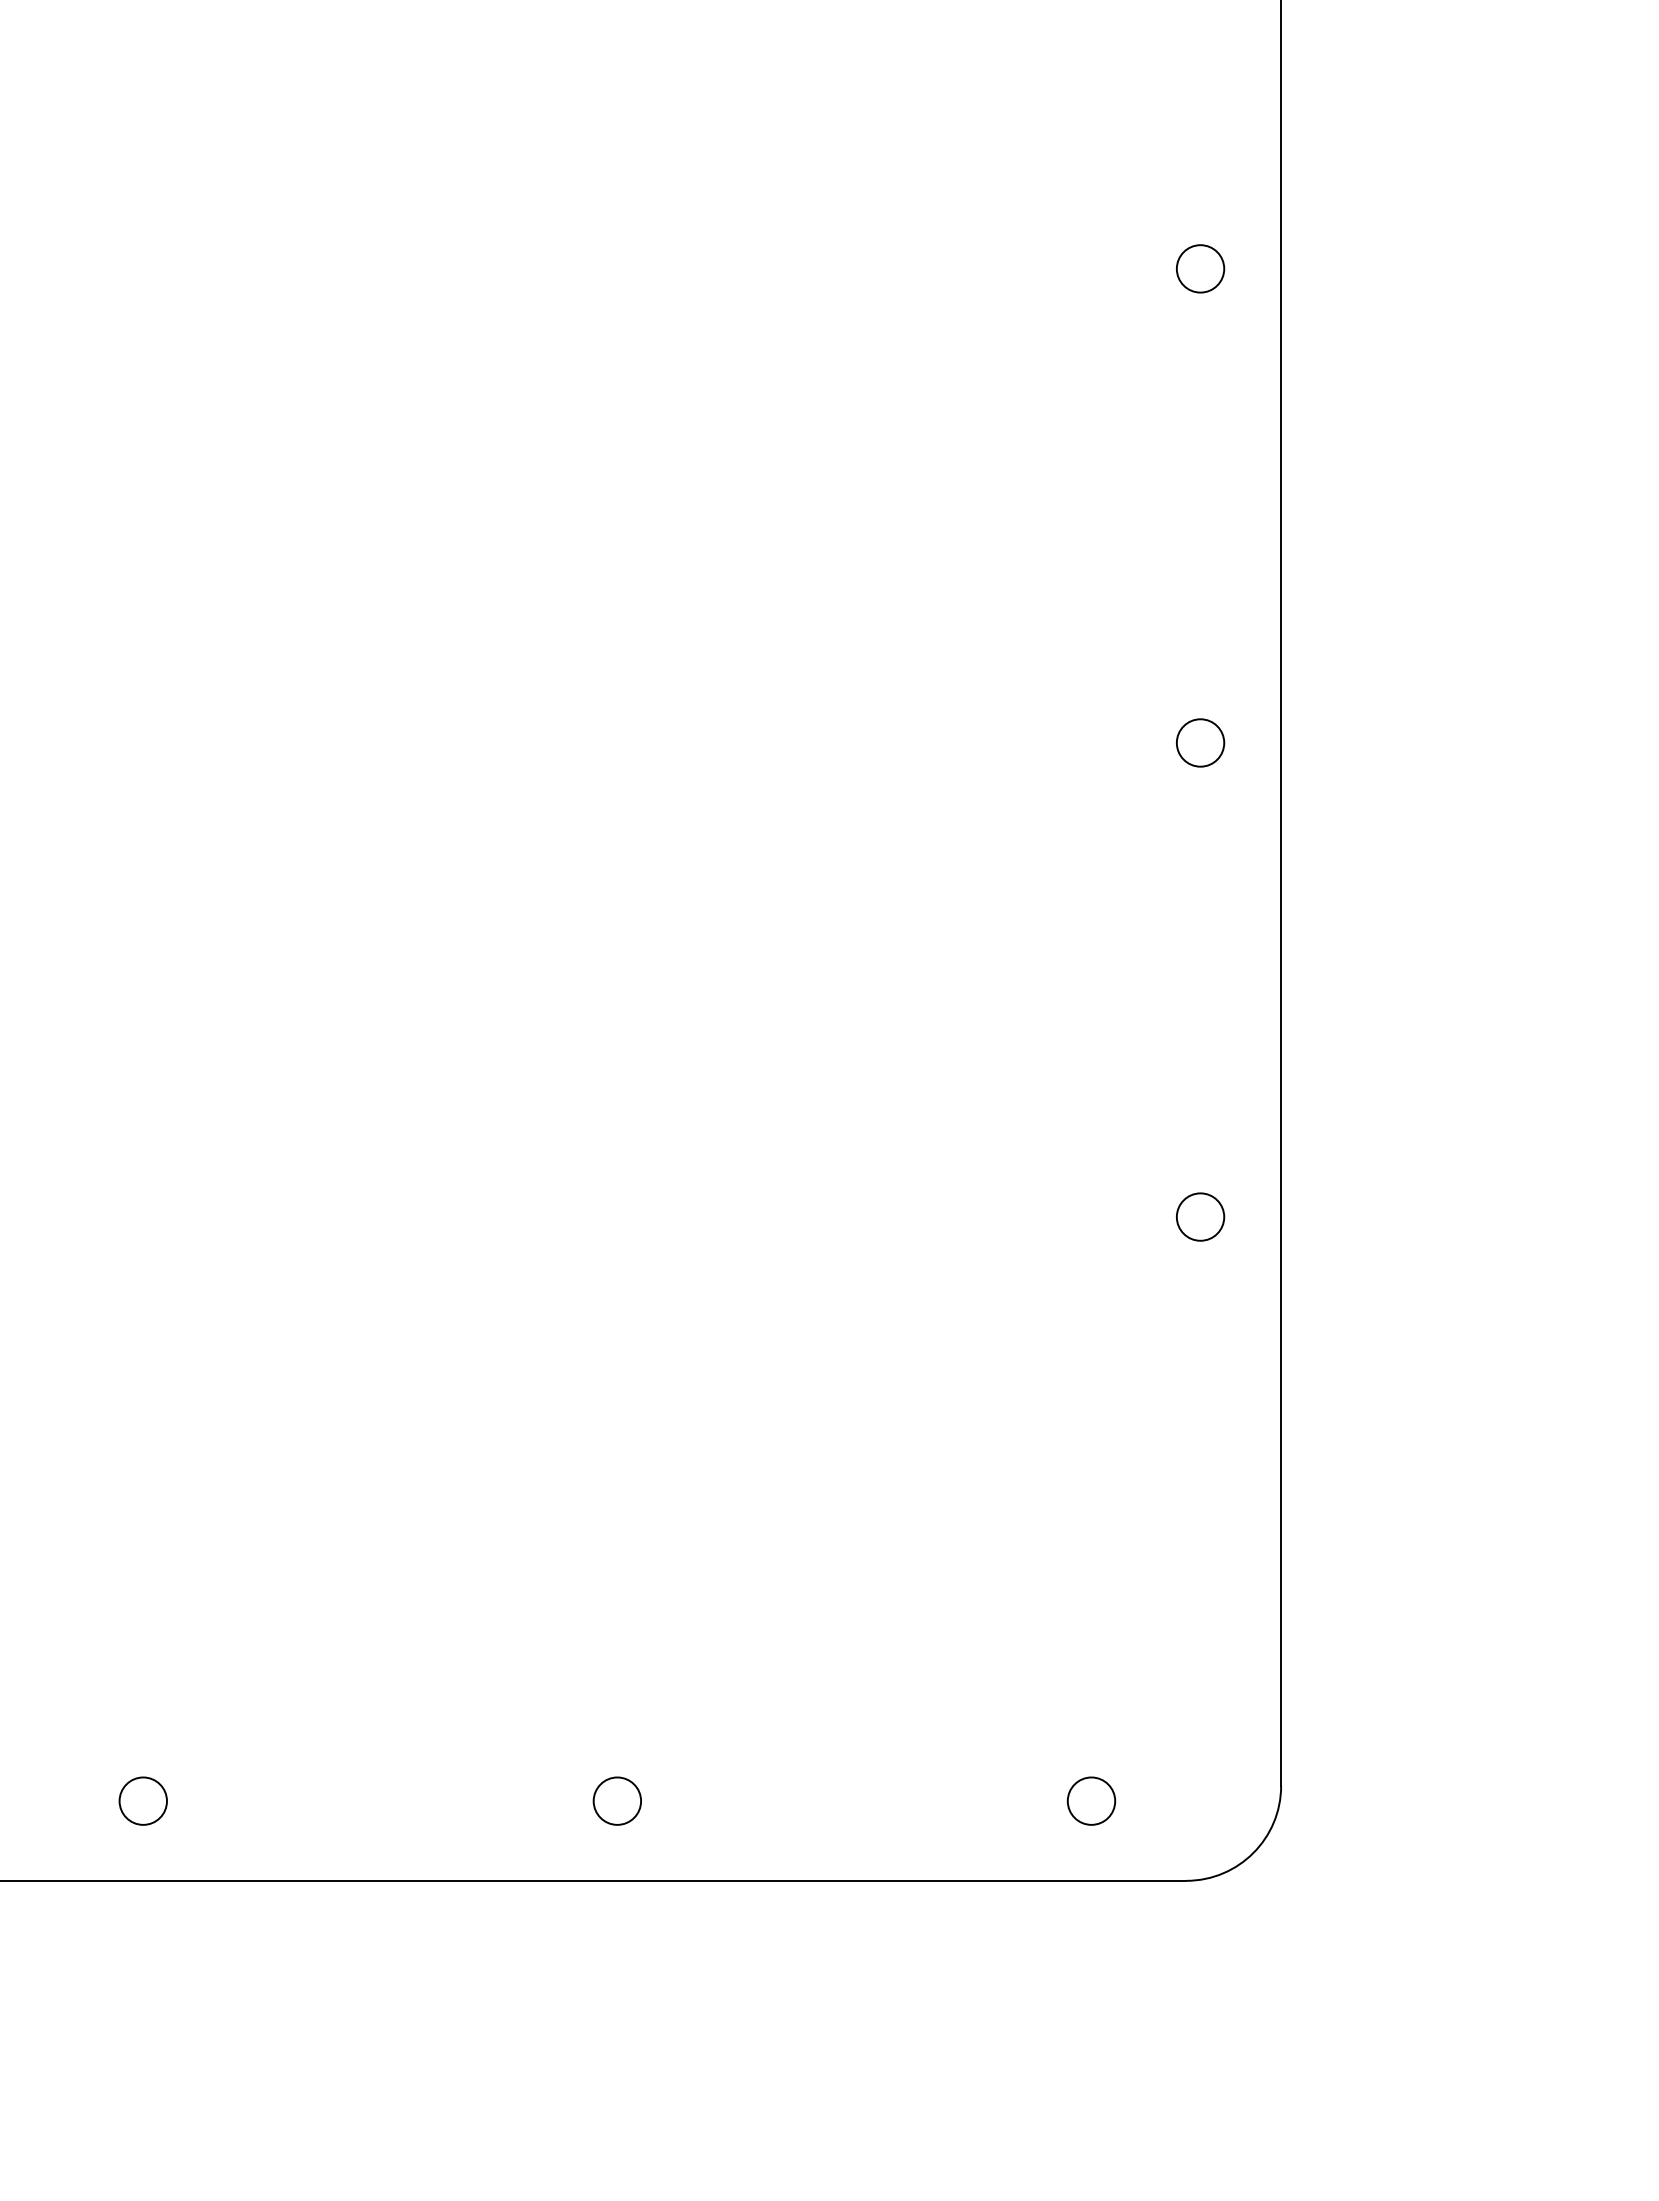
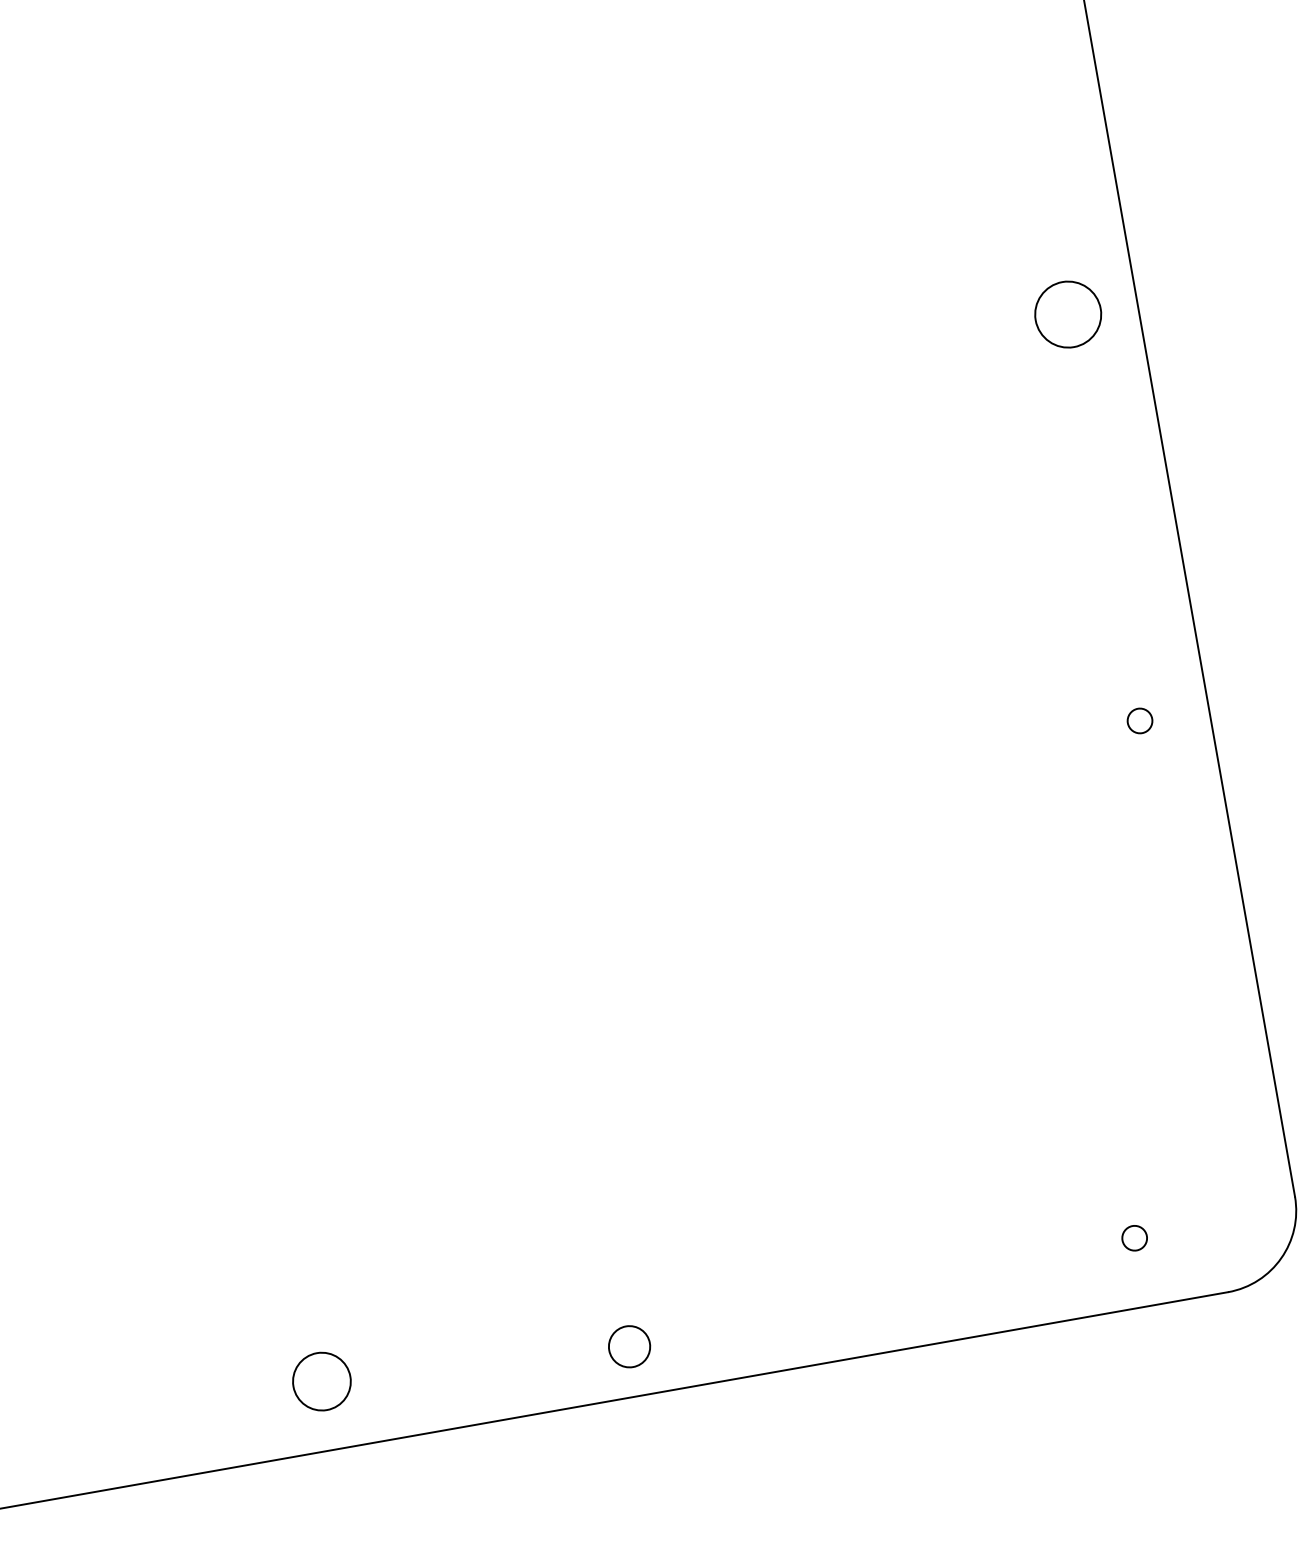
circle: (1200, 742) -> (1068, 314), size x1.6
circle: (1200, 1216) -> (1139, 720), size x0.6
circle: (142, 1800) -> (321, 1381), size x1.4
circle: (616, 1800) -> (628, 1346), moved
circle: (1091, 1800) -> (1134, 1237), size x0.6

